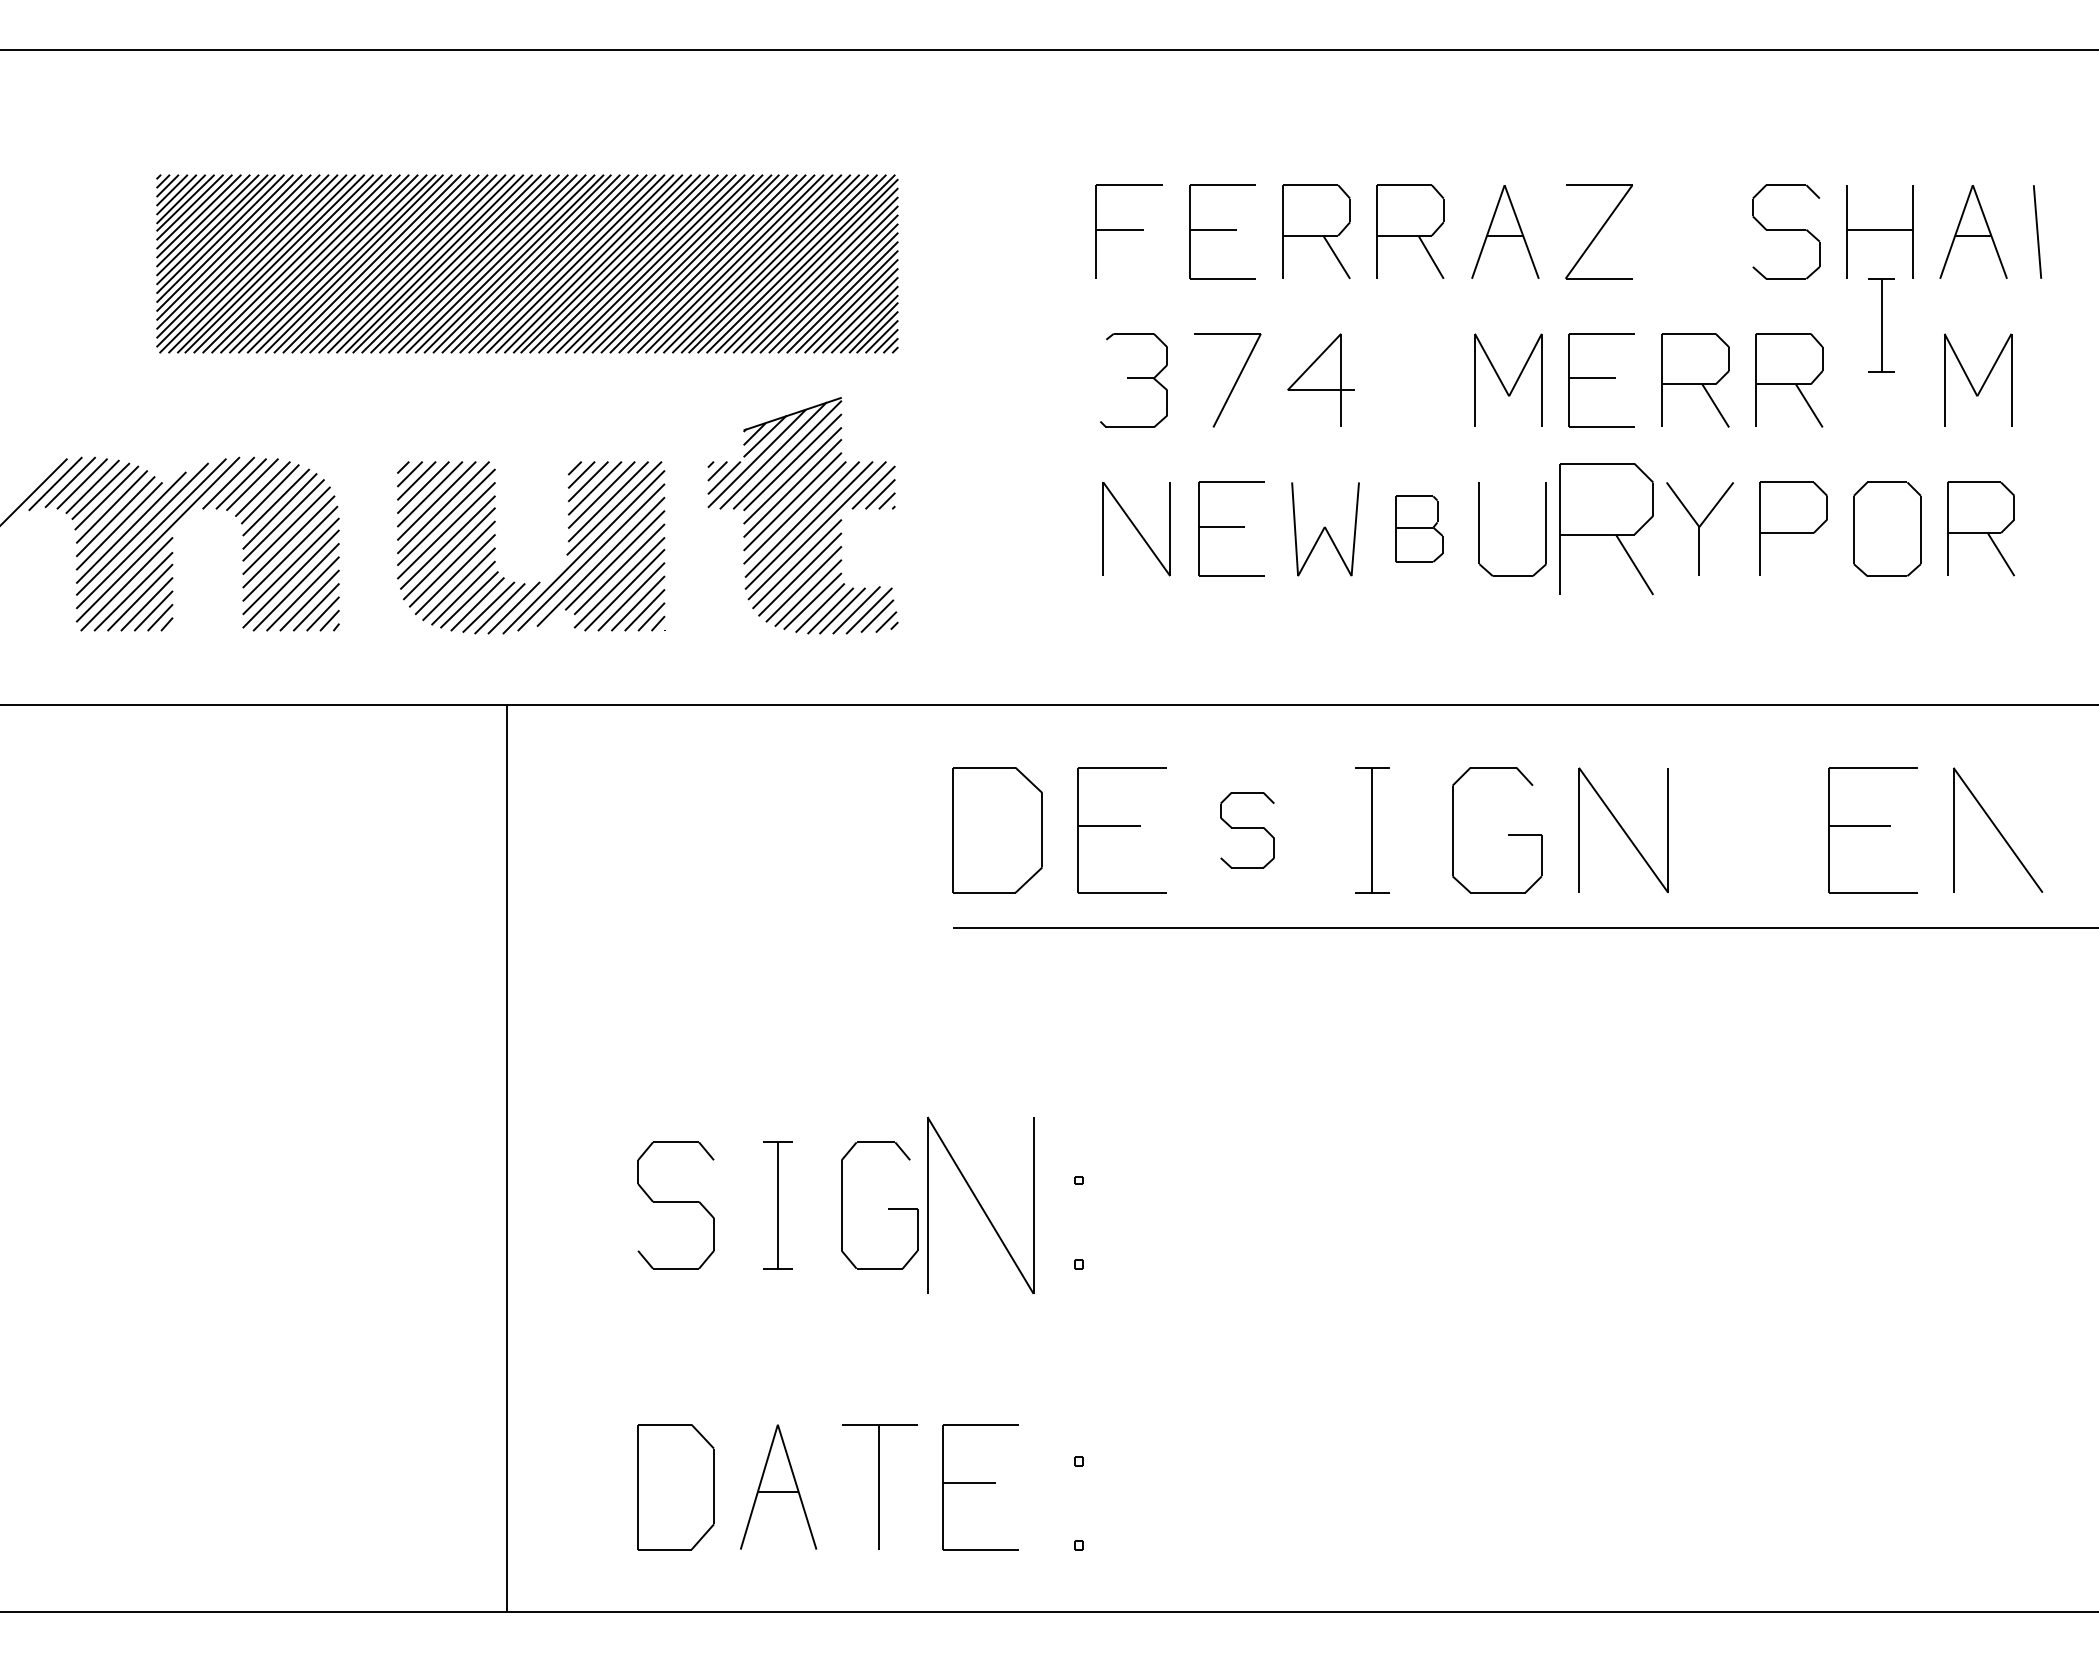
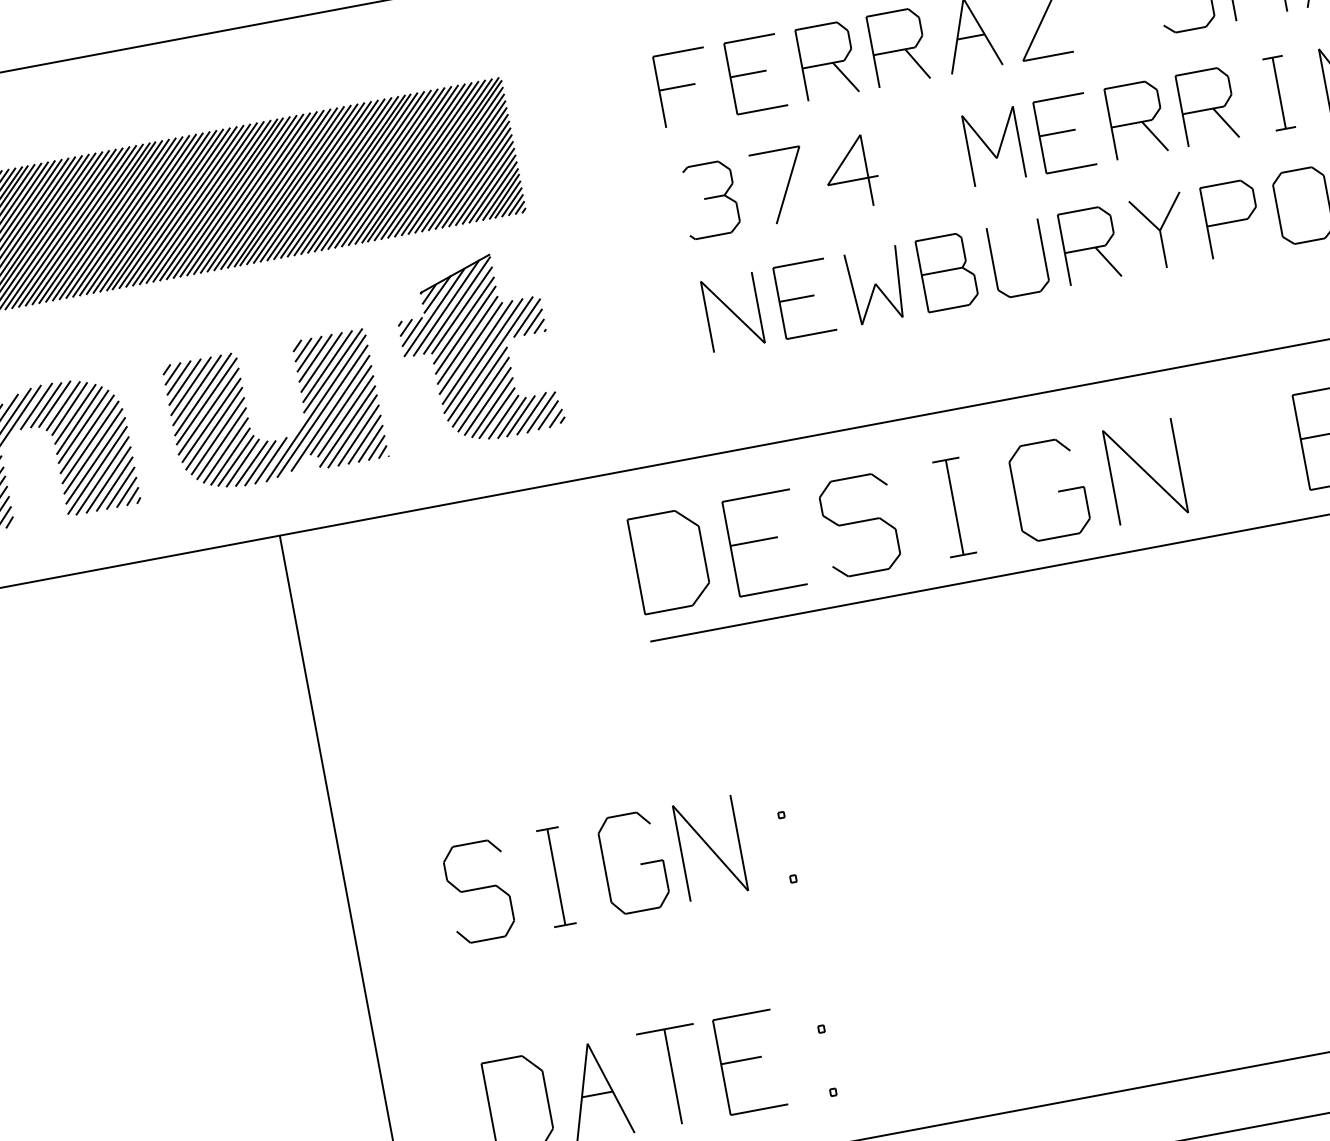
part: (1881, 325) -> (1279, 93), moved
part: (1419, 528) -> (947, 271), size x1.43
part: (1606, 528) -> (1089, 244), size x0.71
part: (1247, 830) -> (859, 525), size x1.67
part: (980, 1205) -> (710, 848), size x0.71

